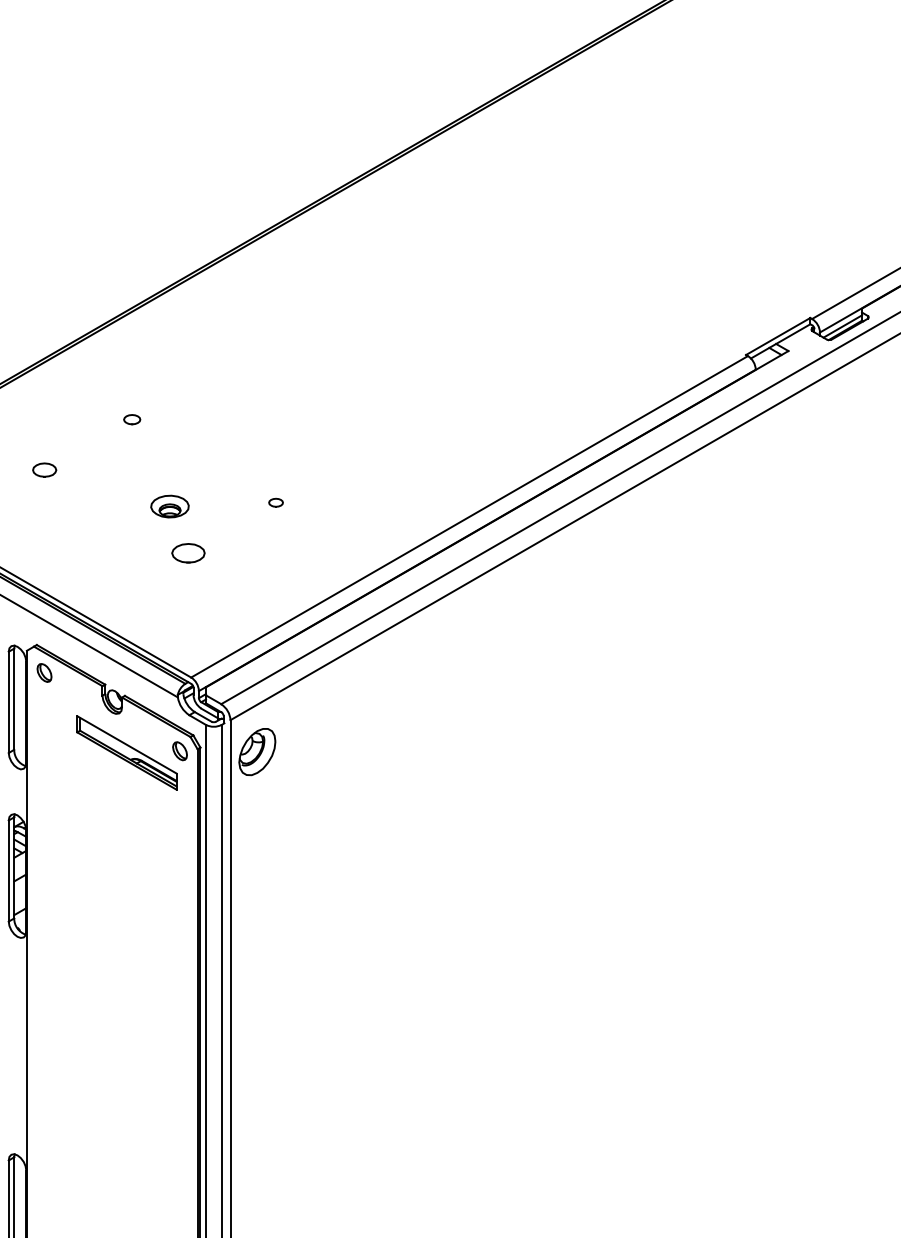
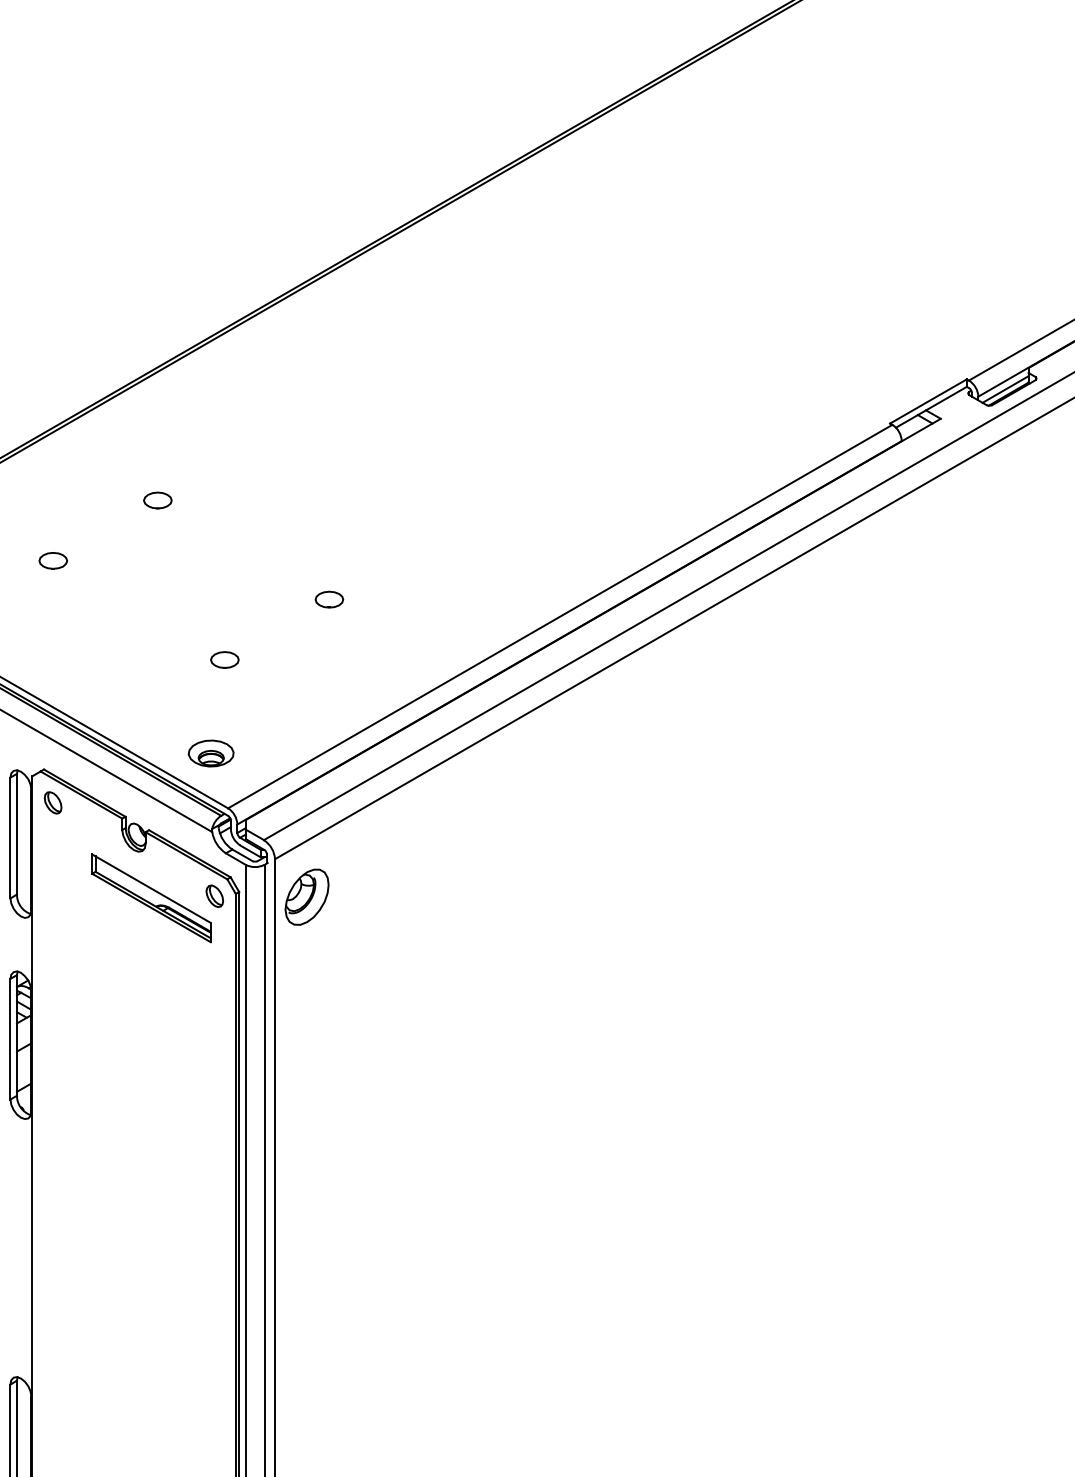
part: (131, 419) -> (156, 500), size x1.43
part: (275, 502) -> (328, 599), size x1.67
part: (169, 506) -> (210, 753), moved
part: (188, 552) -> (224, 659), size x0.71

